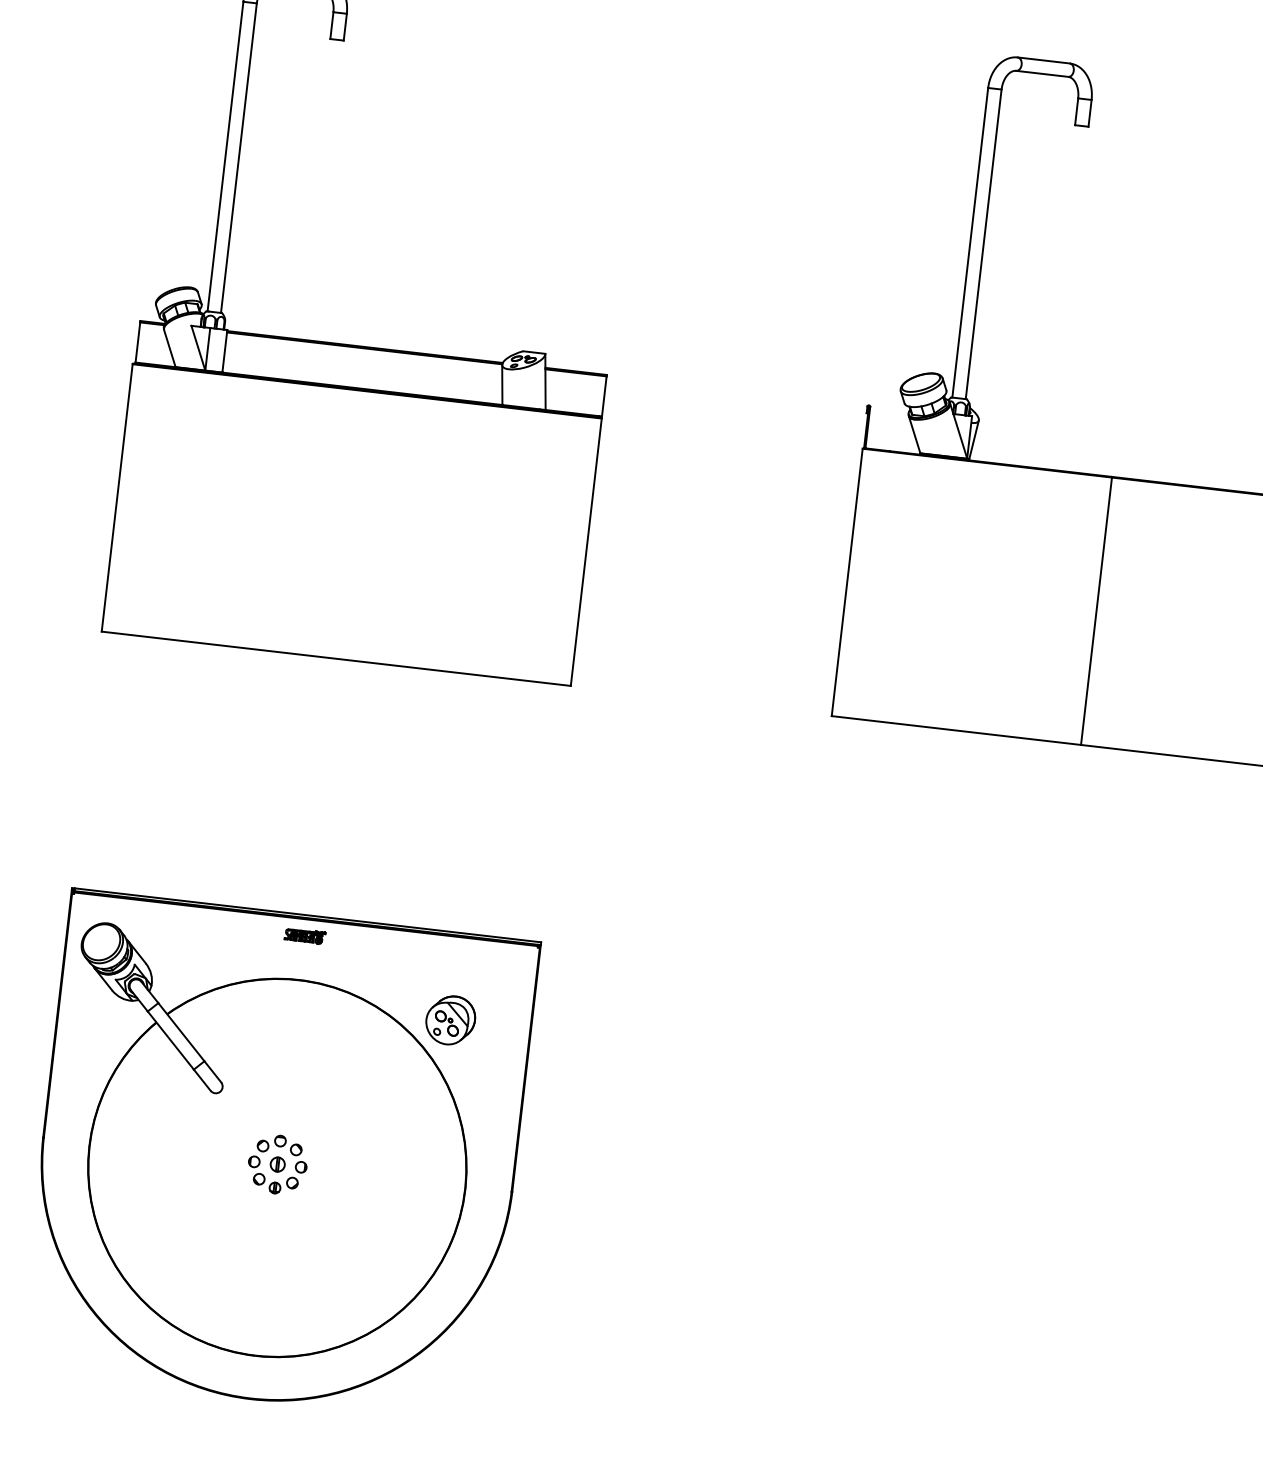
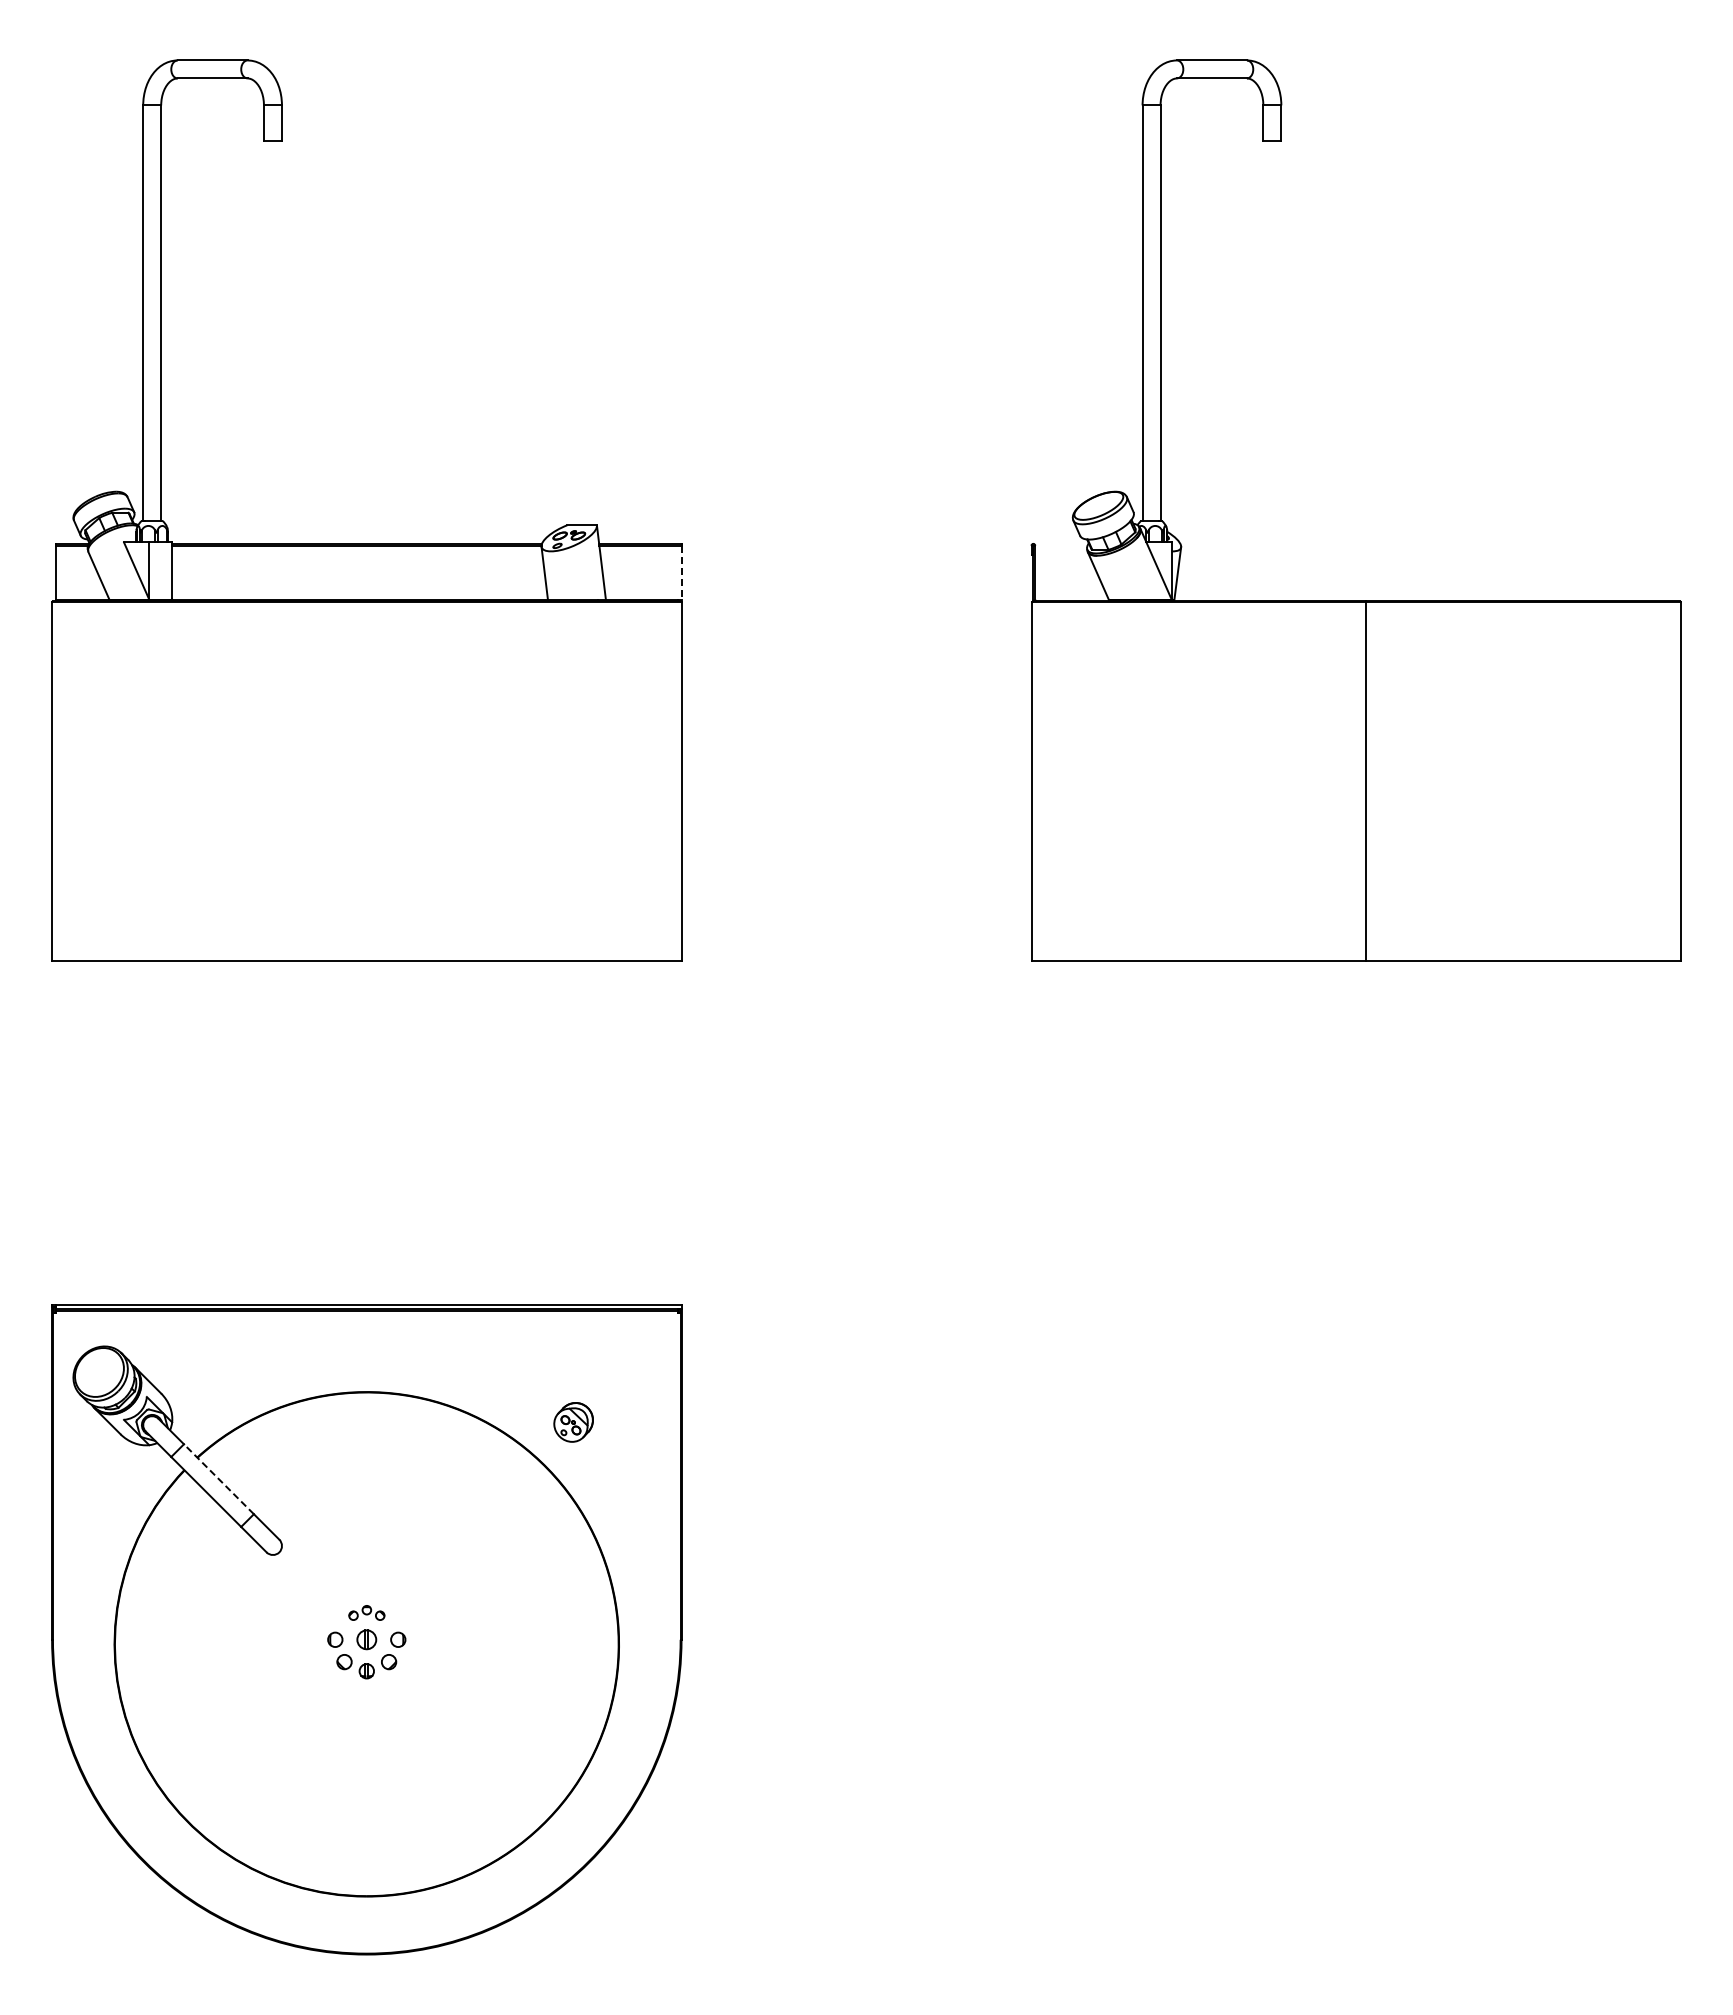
line: (604, 396) -> (681, 572), solid -> dashed
part: (304, 936) -> (367, 1333), removed
part: (450, 1020) -> (573, 1422), size x0.6
line: (181, 1031) -> (218, 1478), solid -> dashed
part: (279, 1144) -> (366, 1612), size x0.6

